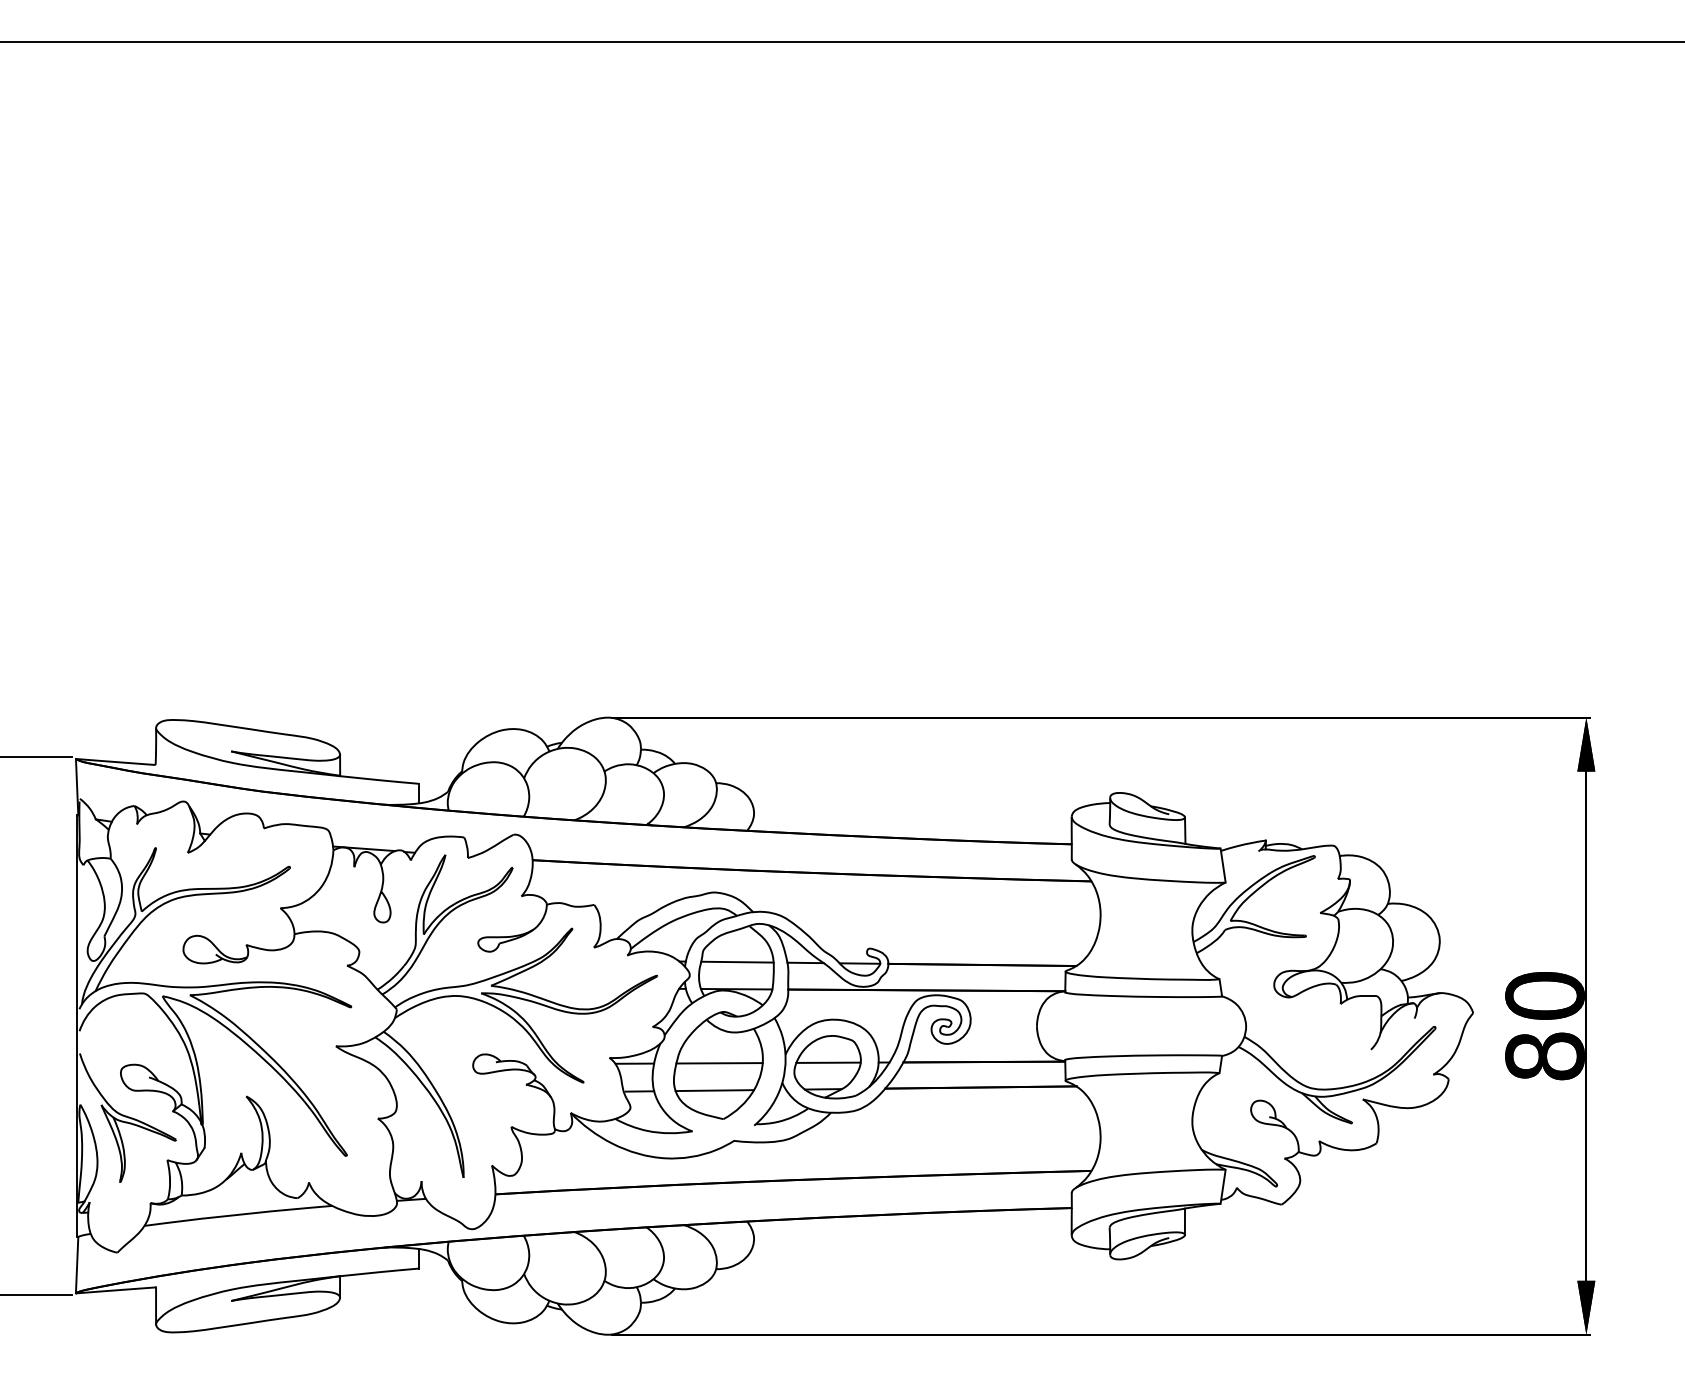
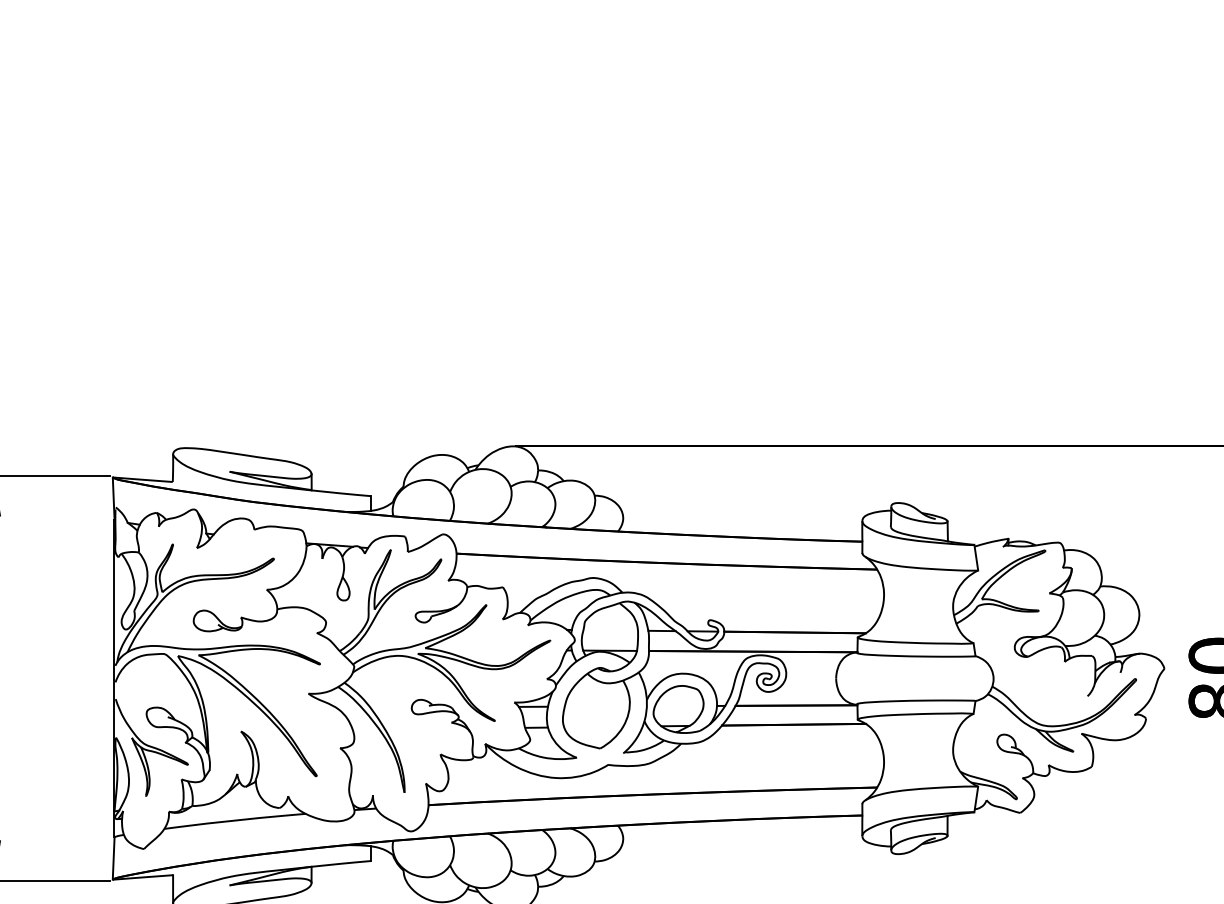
line: (737, 961) -> (610, 629), removed
line: (828, 1062) -> (679, 705), removed
line: (719, 1063) -> (597, 706), removed
line: (714, 1090) -> (593, 726), removed

